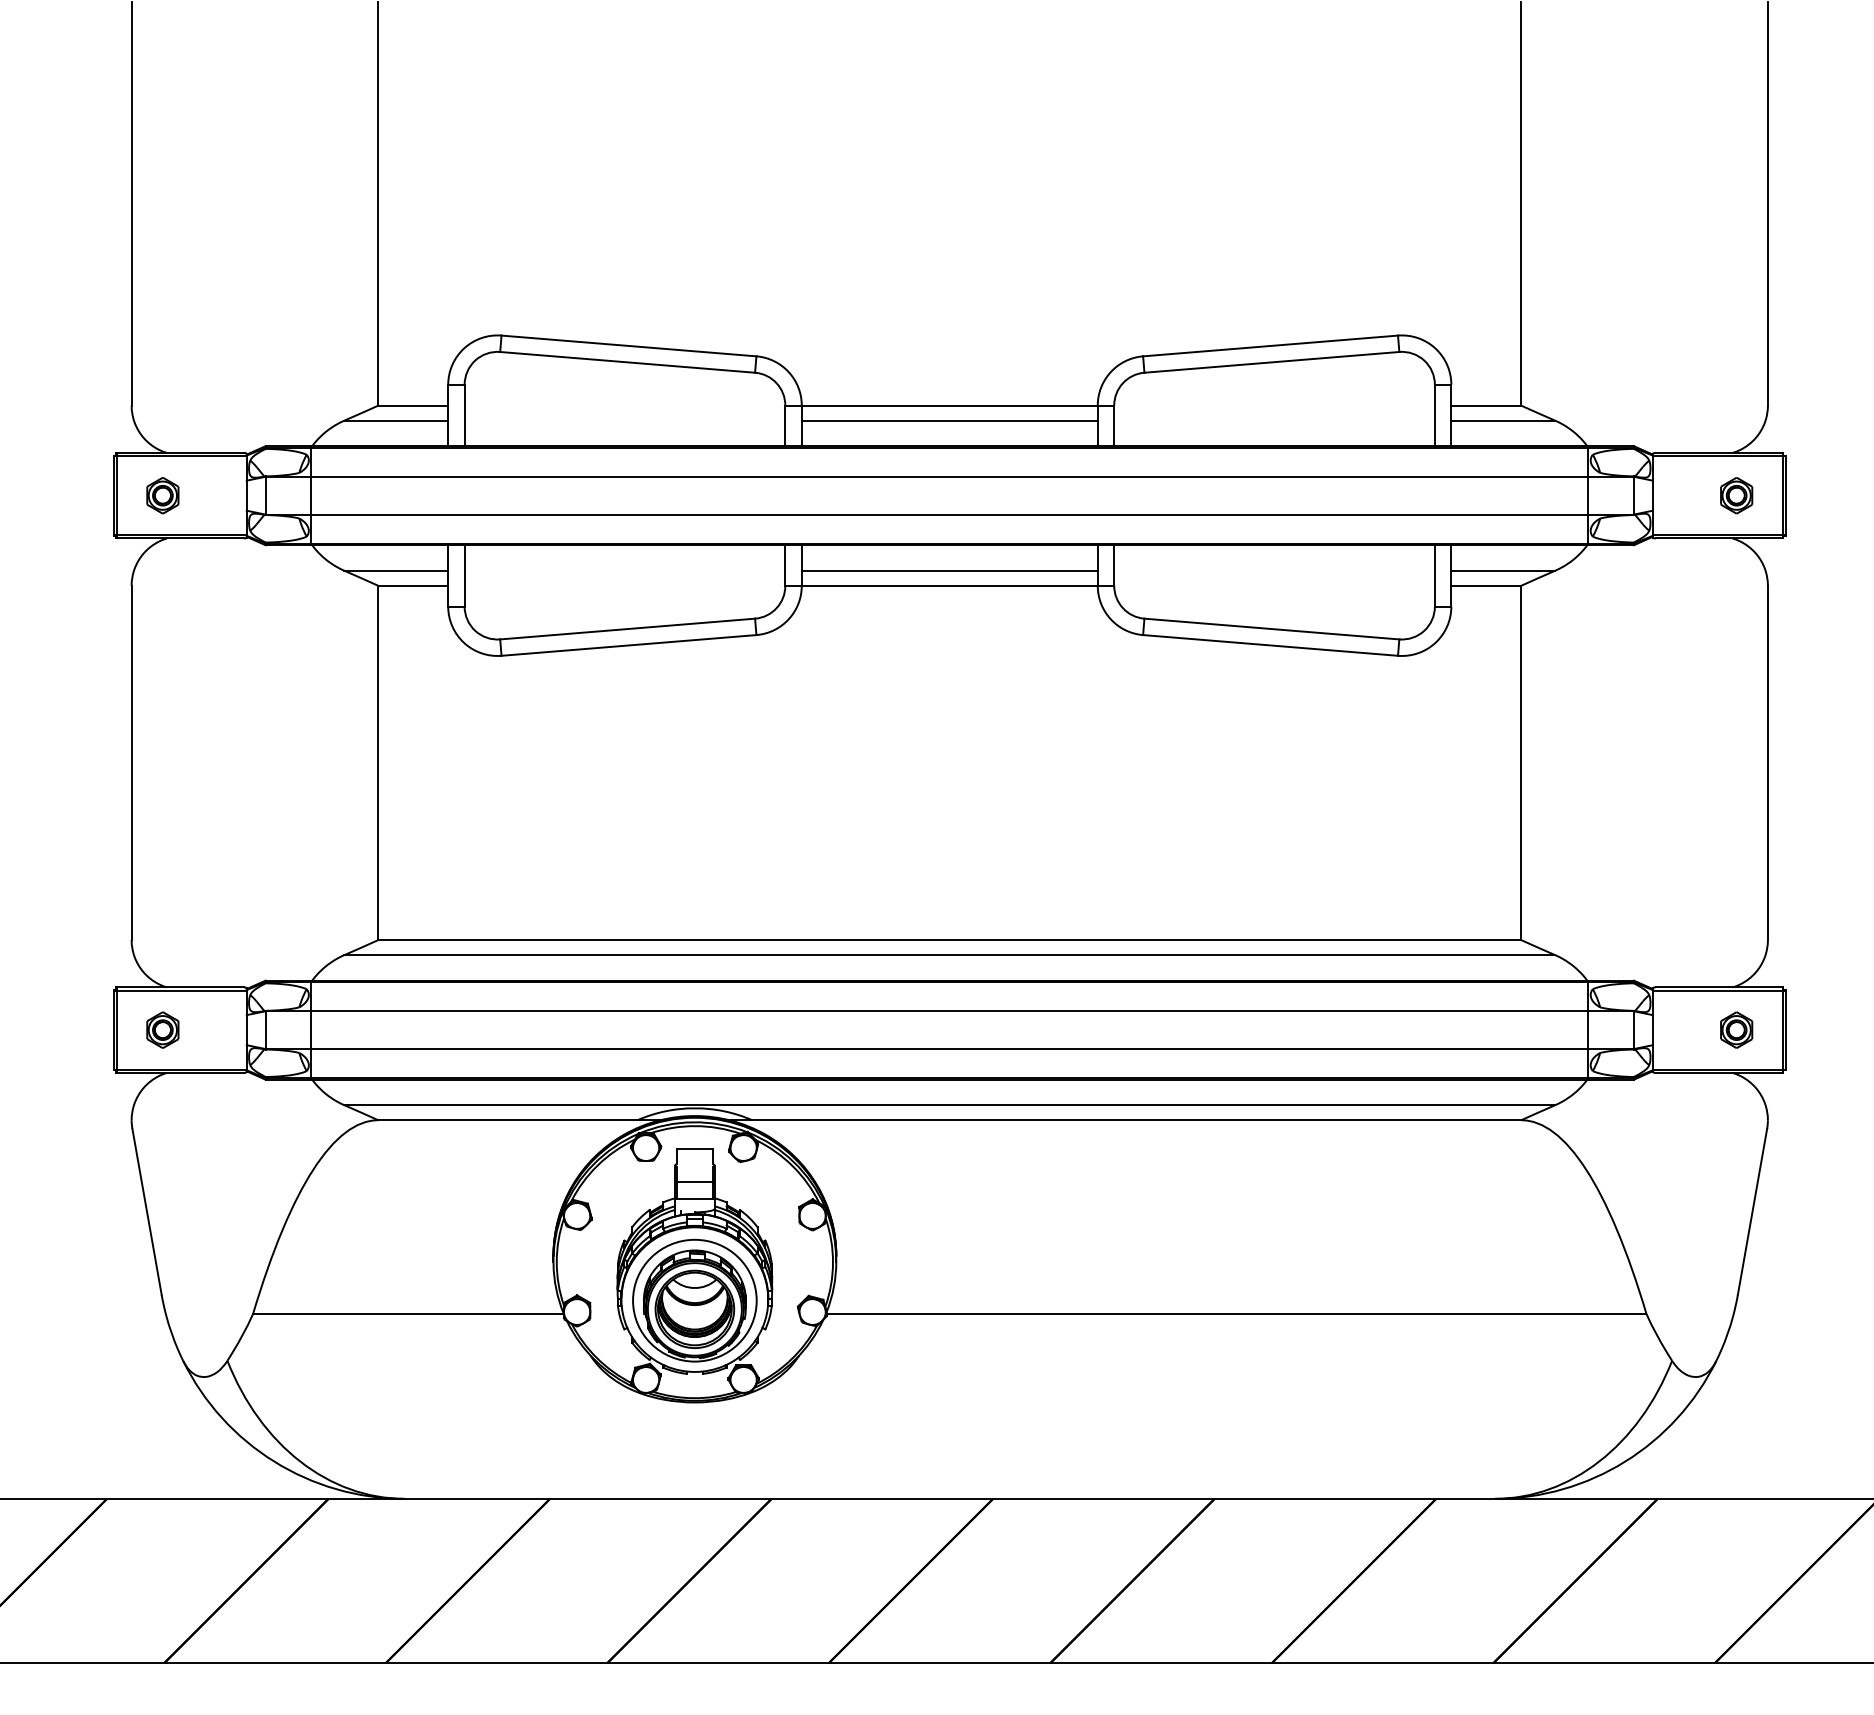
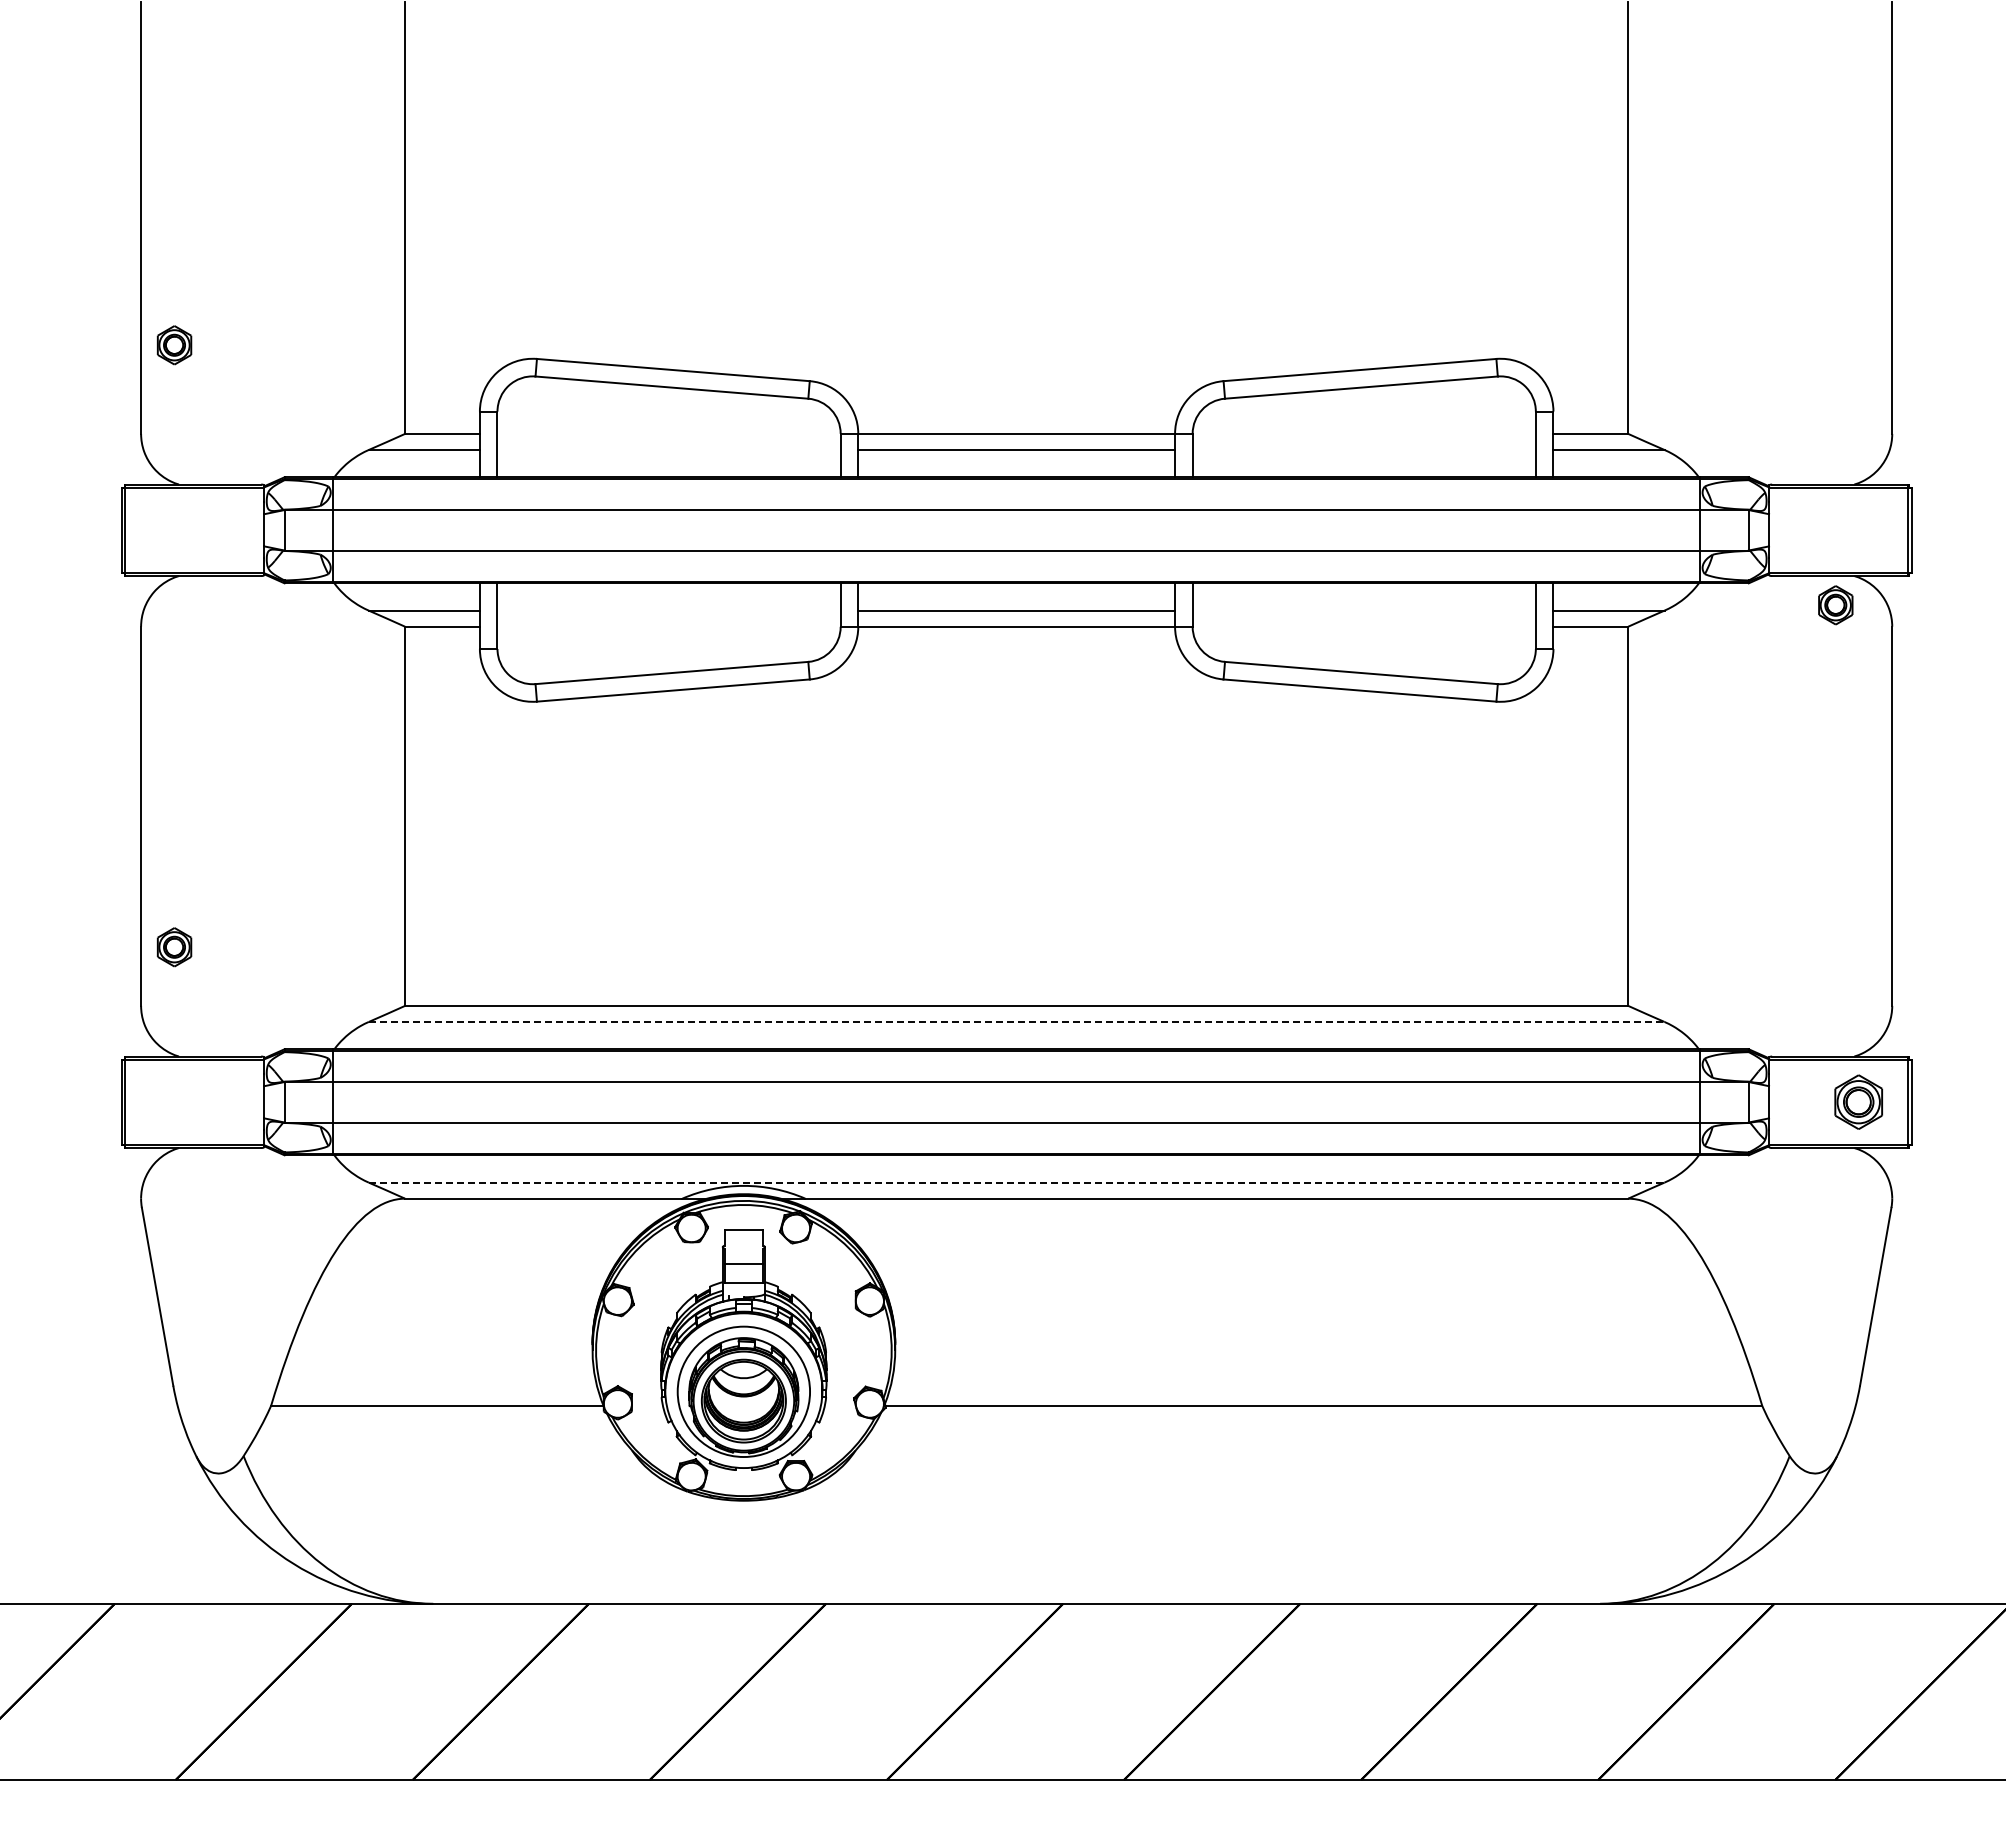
part: (162, 495) -> (174, 345), moved
part: (1736, 495) -> (1835, 605), moved
line: (949, 954) -> (1016, 1021), solid -> dashed
part: (162, 1030) -> (174, 947), moved
part: (1736, 1030) -> (1858, 1102), size x1.4
line: (949, 1105) -> (1016, 1182), solid -> dashed

